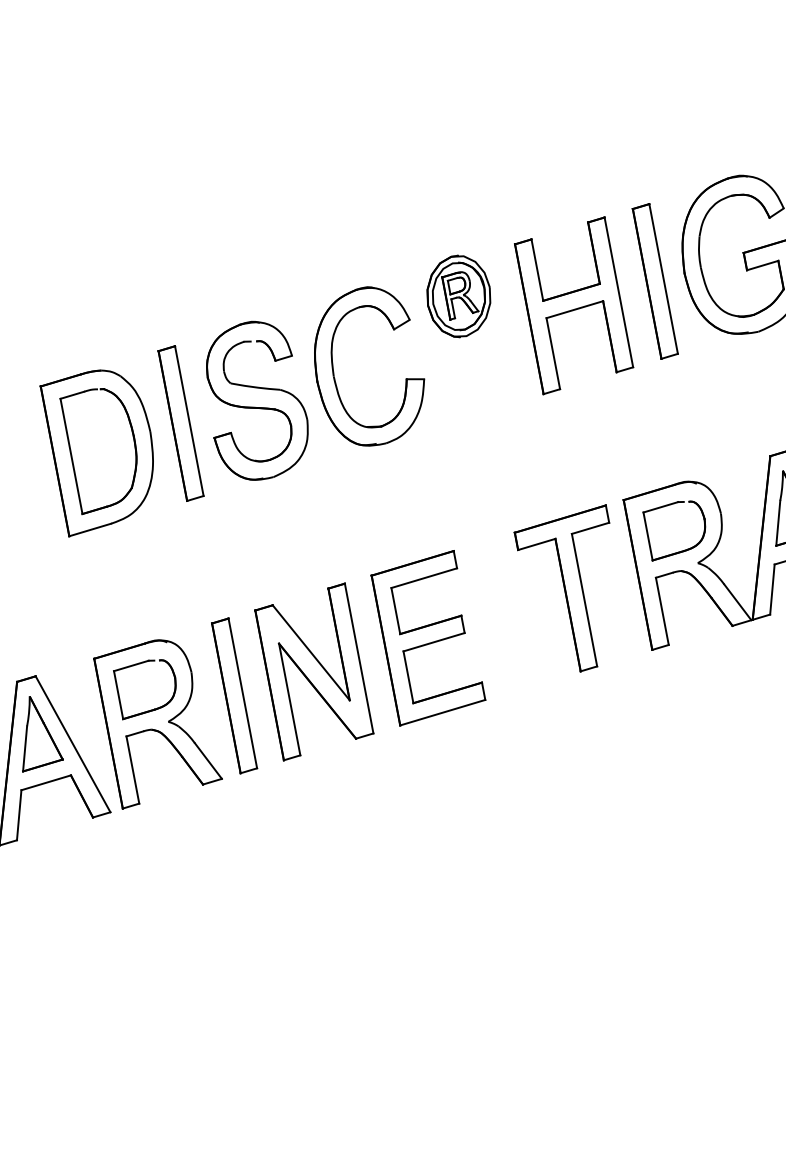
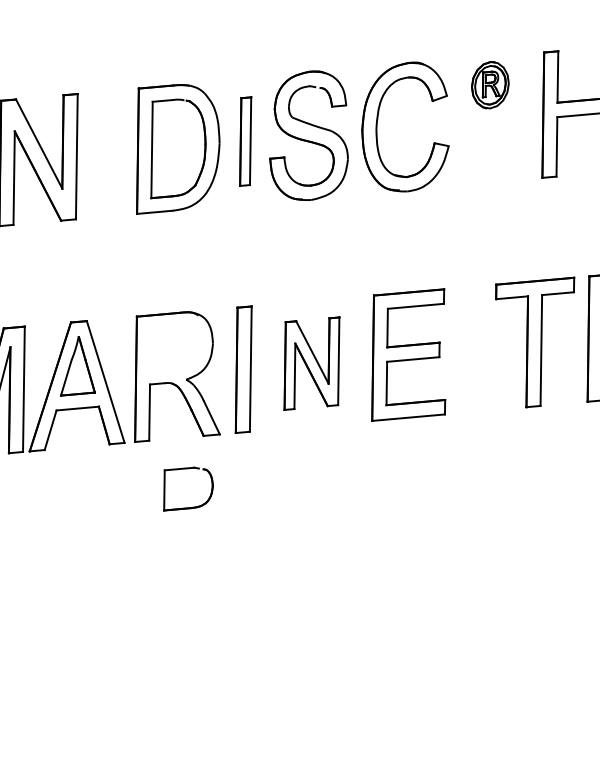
part: (458, 296) -> (490, 85), size x0.7
part: (180, 423) -> (245, 141), size x0.7
part: (314, 671) -> (312, 363), size x0.7
part: (150, 709) -> (187, 507), moved

